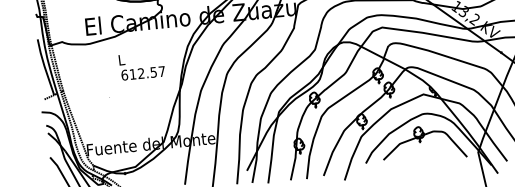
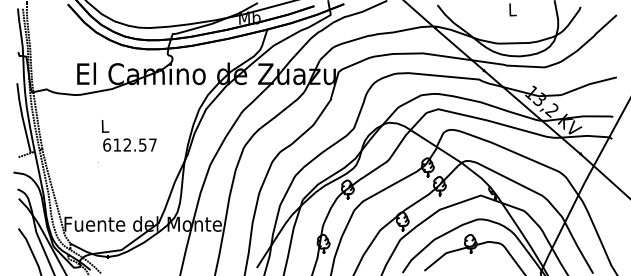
text: (141, 65) -> (128, 135), moved

